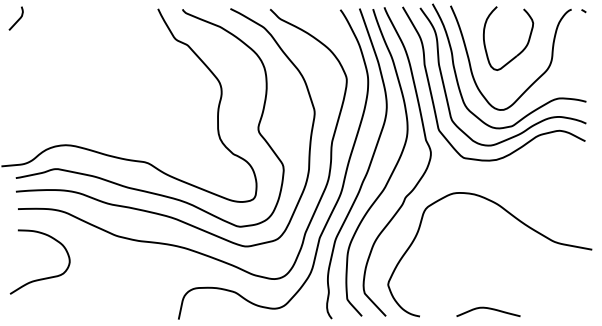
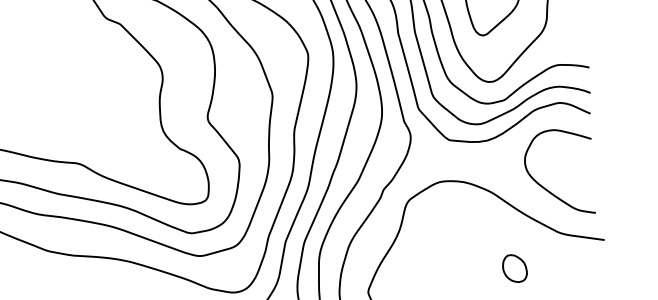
curve: (546, 204) -> (548, 189), added
part: (514, 269) -> (514, 267), added

